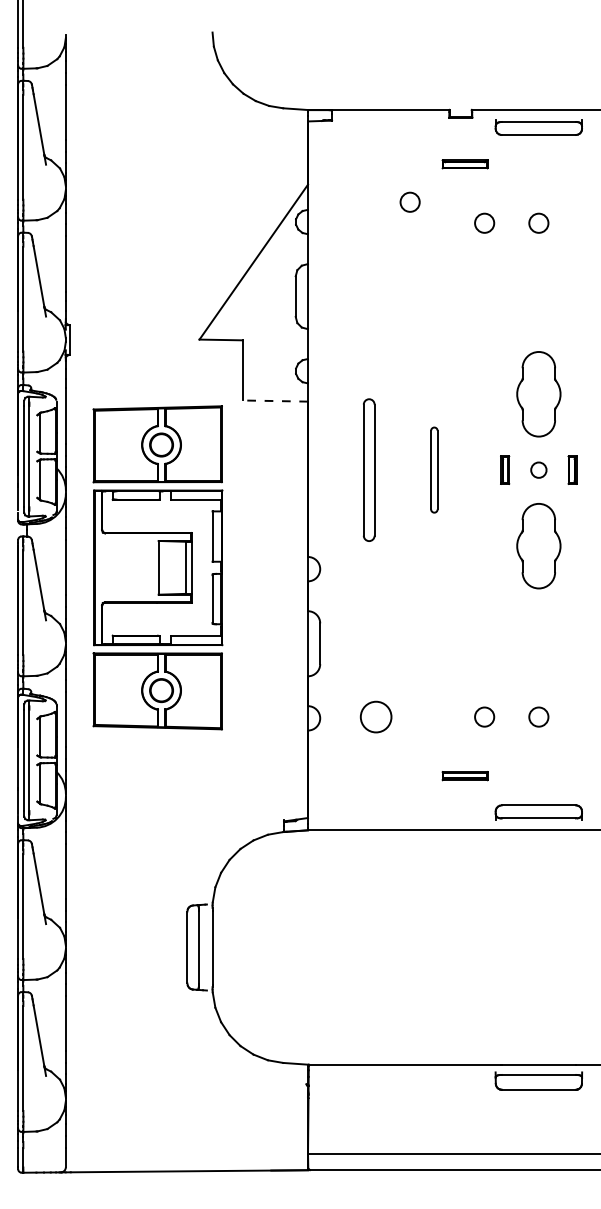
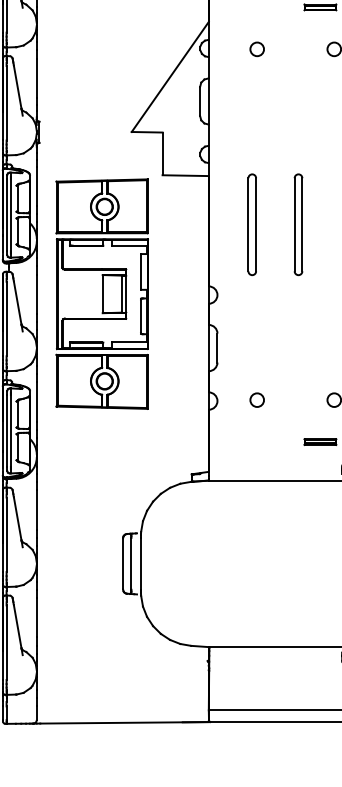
circle: (409, 201) -> (256, 48), moved
line: (275, 401) -> (185, 175), dashed -> solid
part: (434, 469) -> (298, 224), size x1.67
circle: (375, 716) -> (256, 399), size x0.62

